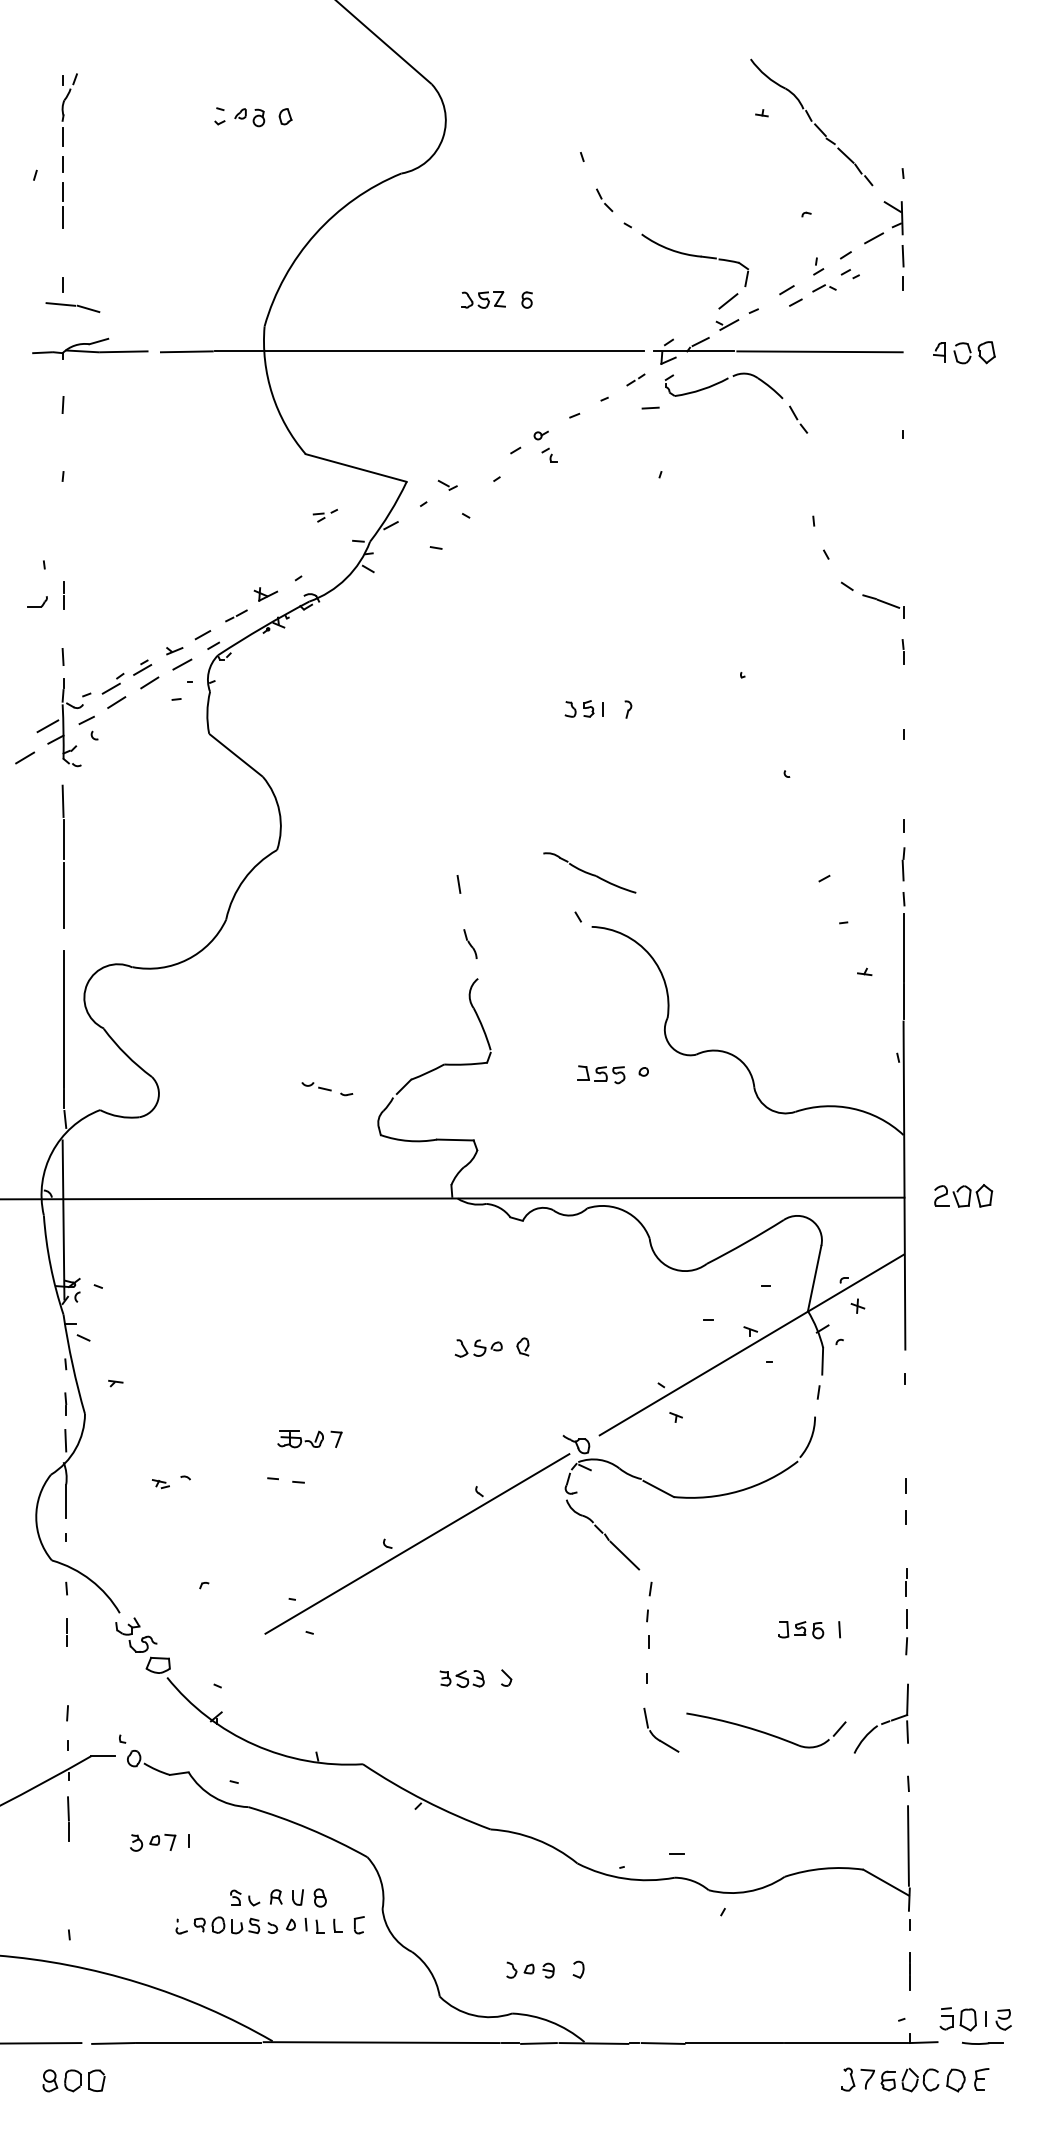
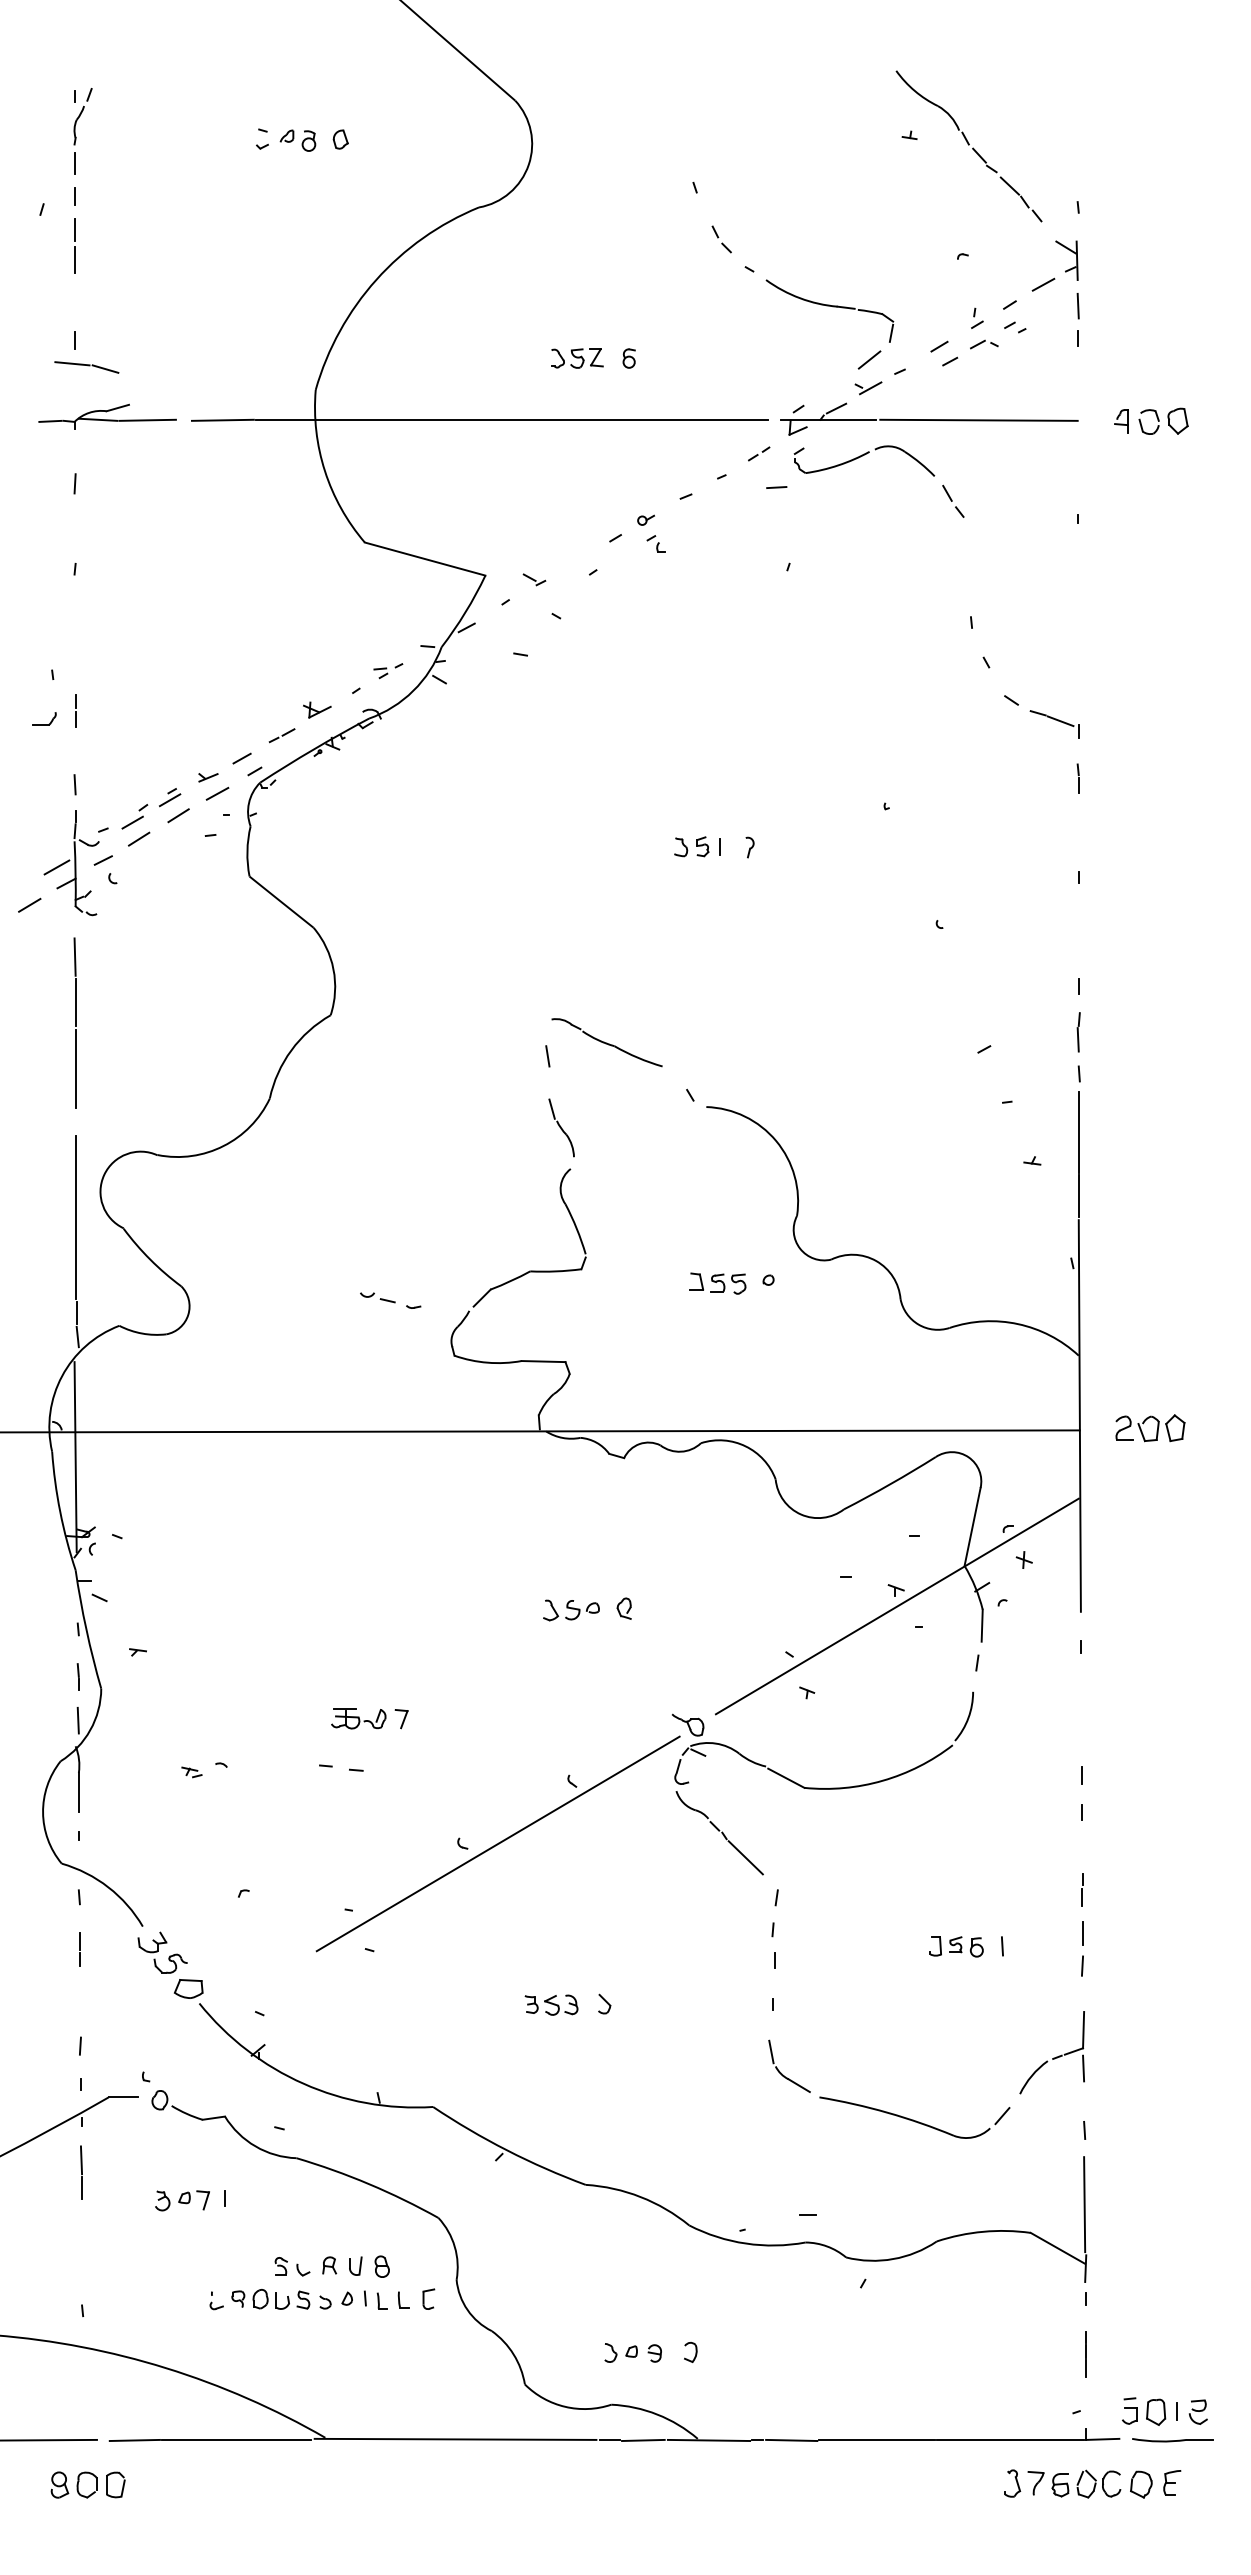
part: (325, 516) -> (388, 671), moved
part: (589, 872) -> (606, 1042), moved
part: (470, 944) -> (561, 1127), size x1.67
part: (766, 1730) -> (914, 2117), moved
part: (982, 2043) -> (1172, 2440), size x1.67

